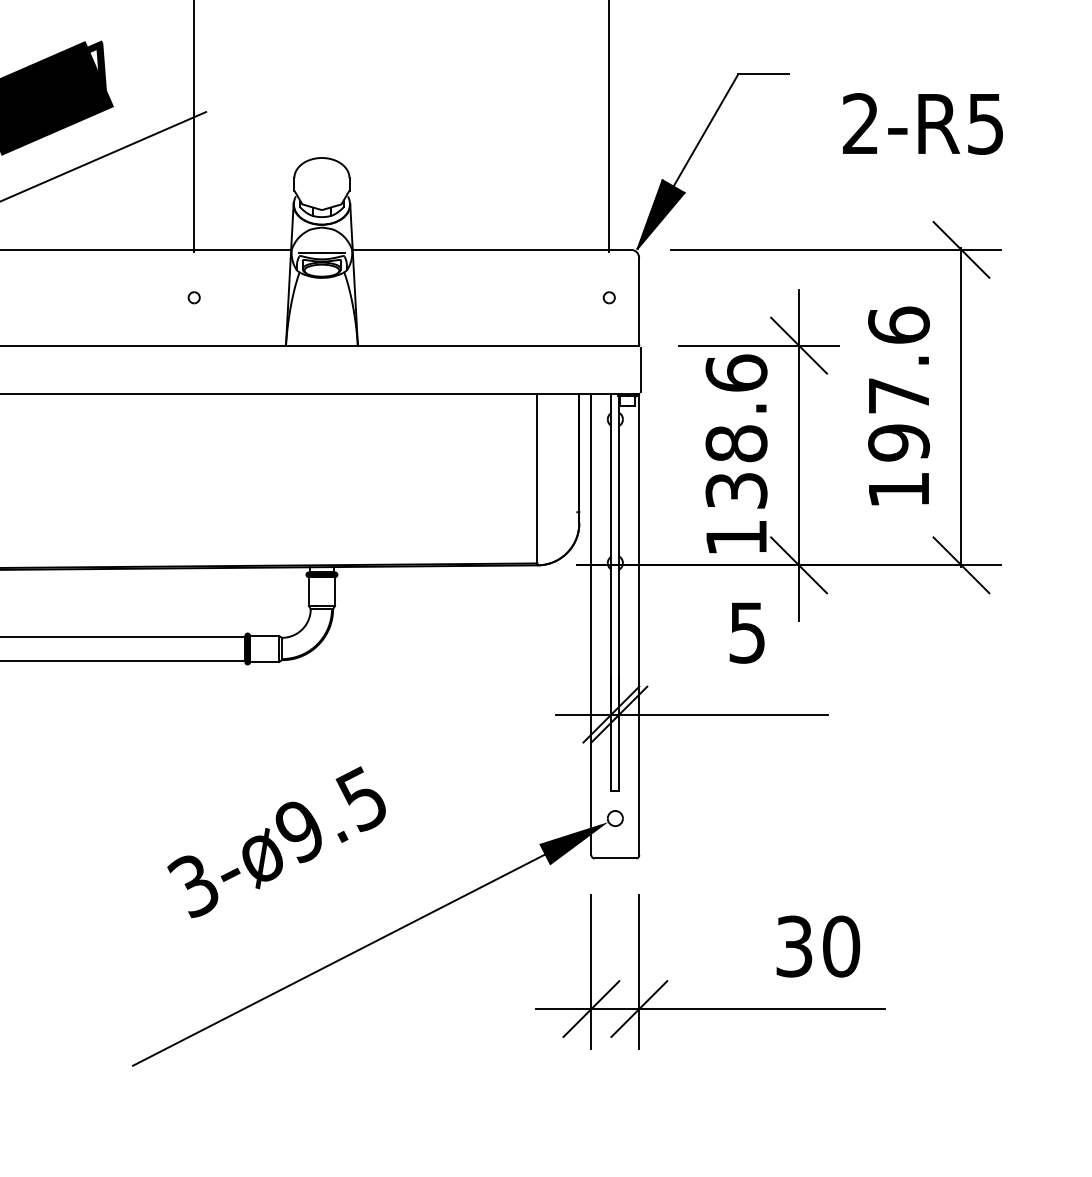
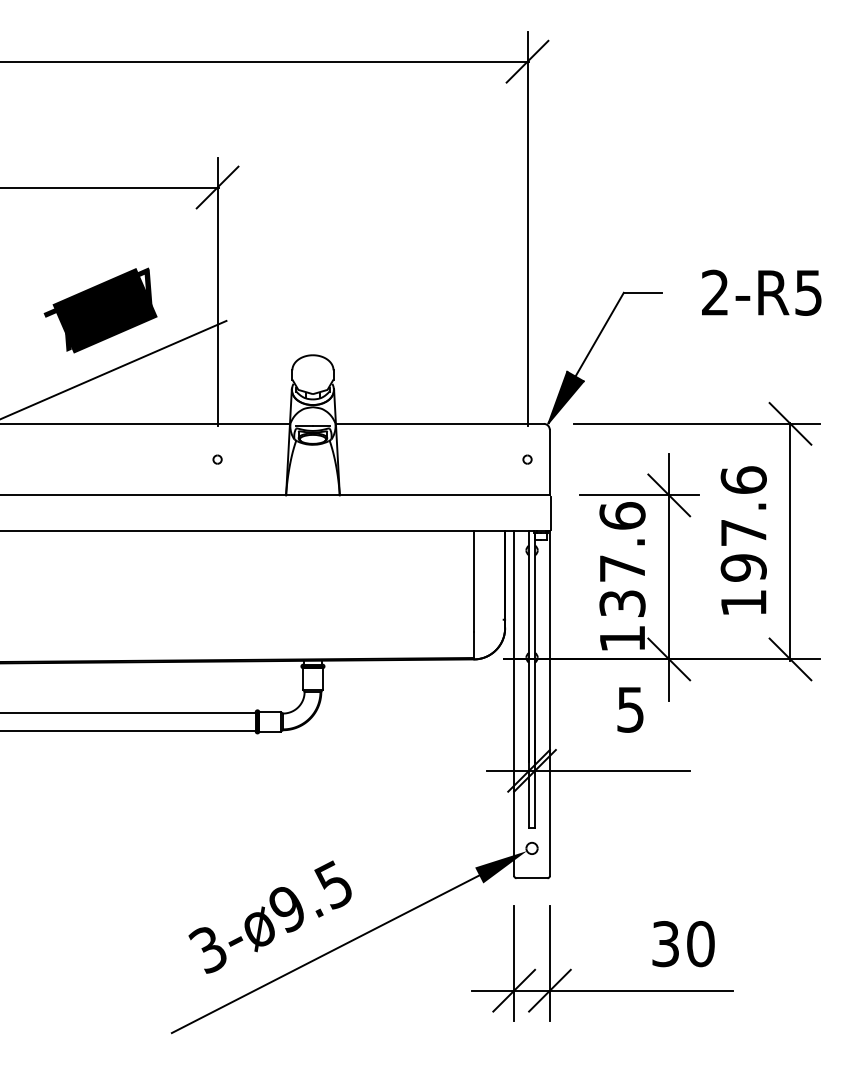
text: (922, 123) -> (761, 292), moved
text: (736, 443) -> (622, 568), 138.6 -> 137.6
text: (275, 841) -> (269, 916), moved

